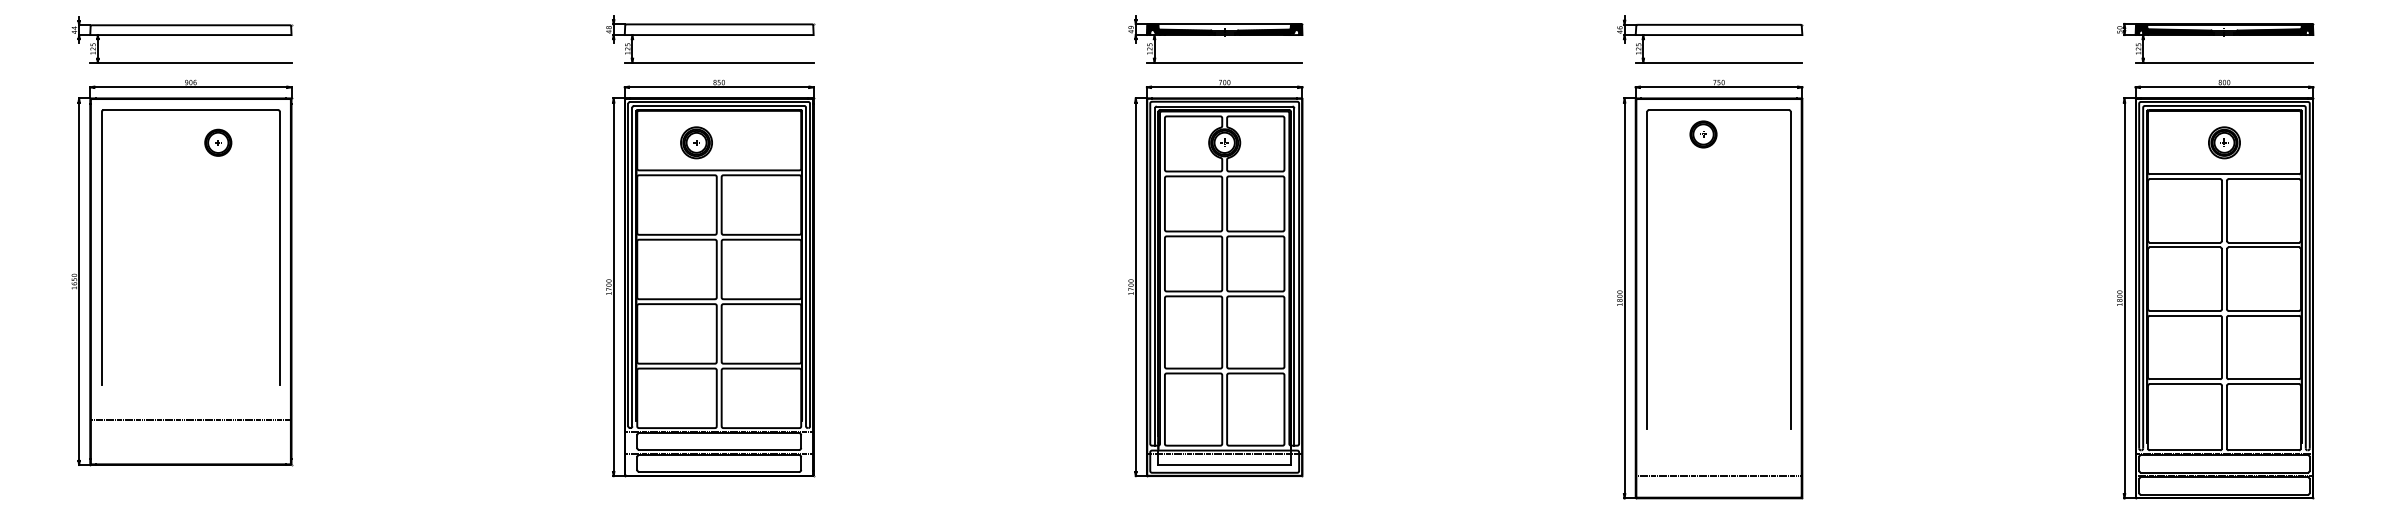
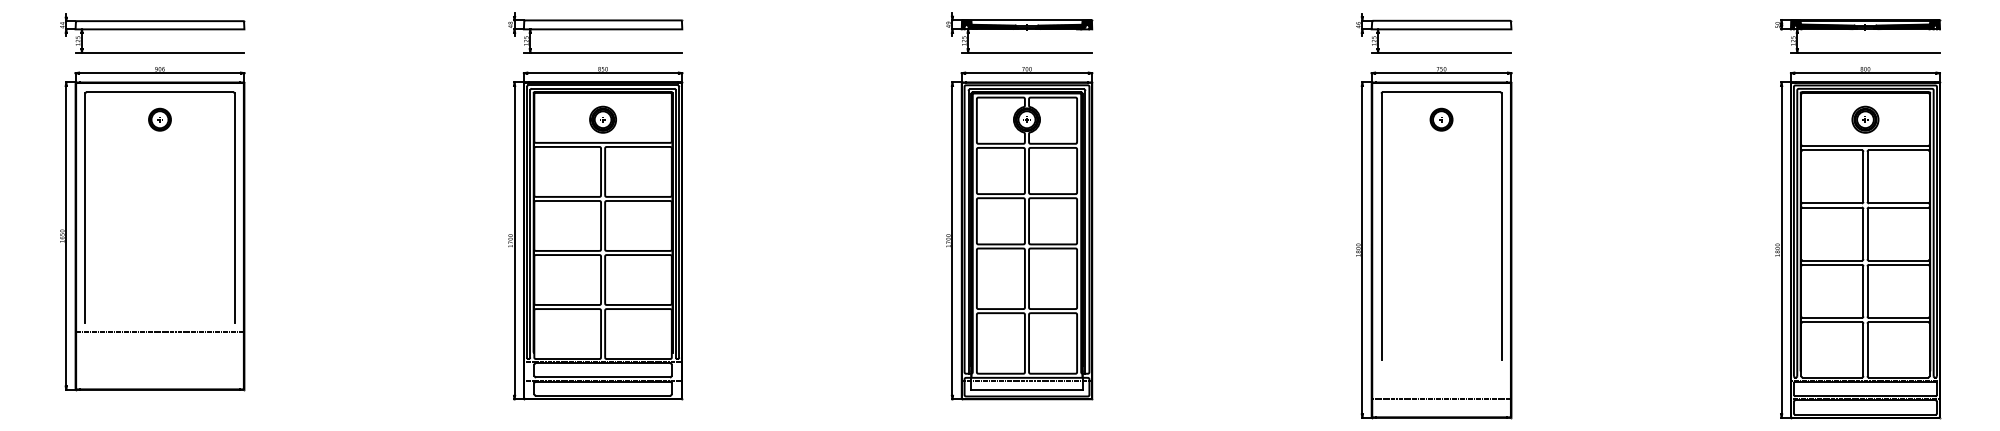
part: (1703, 134) -> (1441, 119), moved
part: (217, 142) -> (159, 119), moved
part: (695, 142) -> (602, 119), moved
line: (190, 420) -> (159, 332), moved

